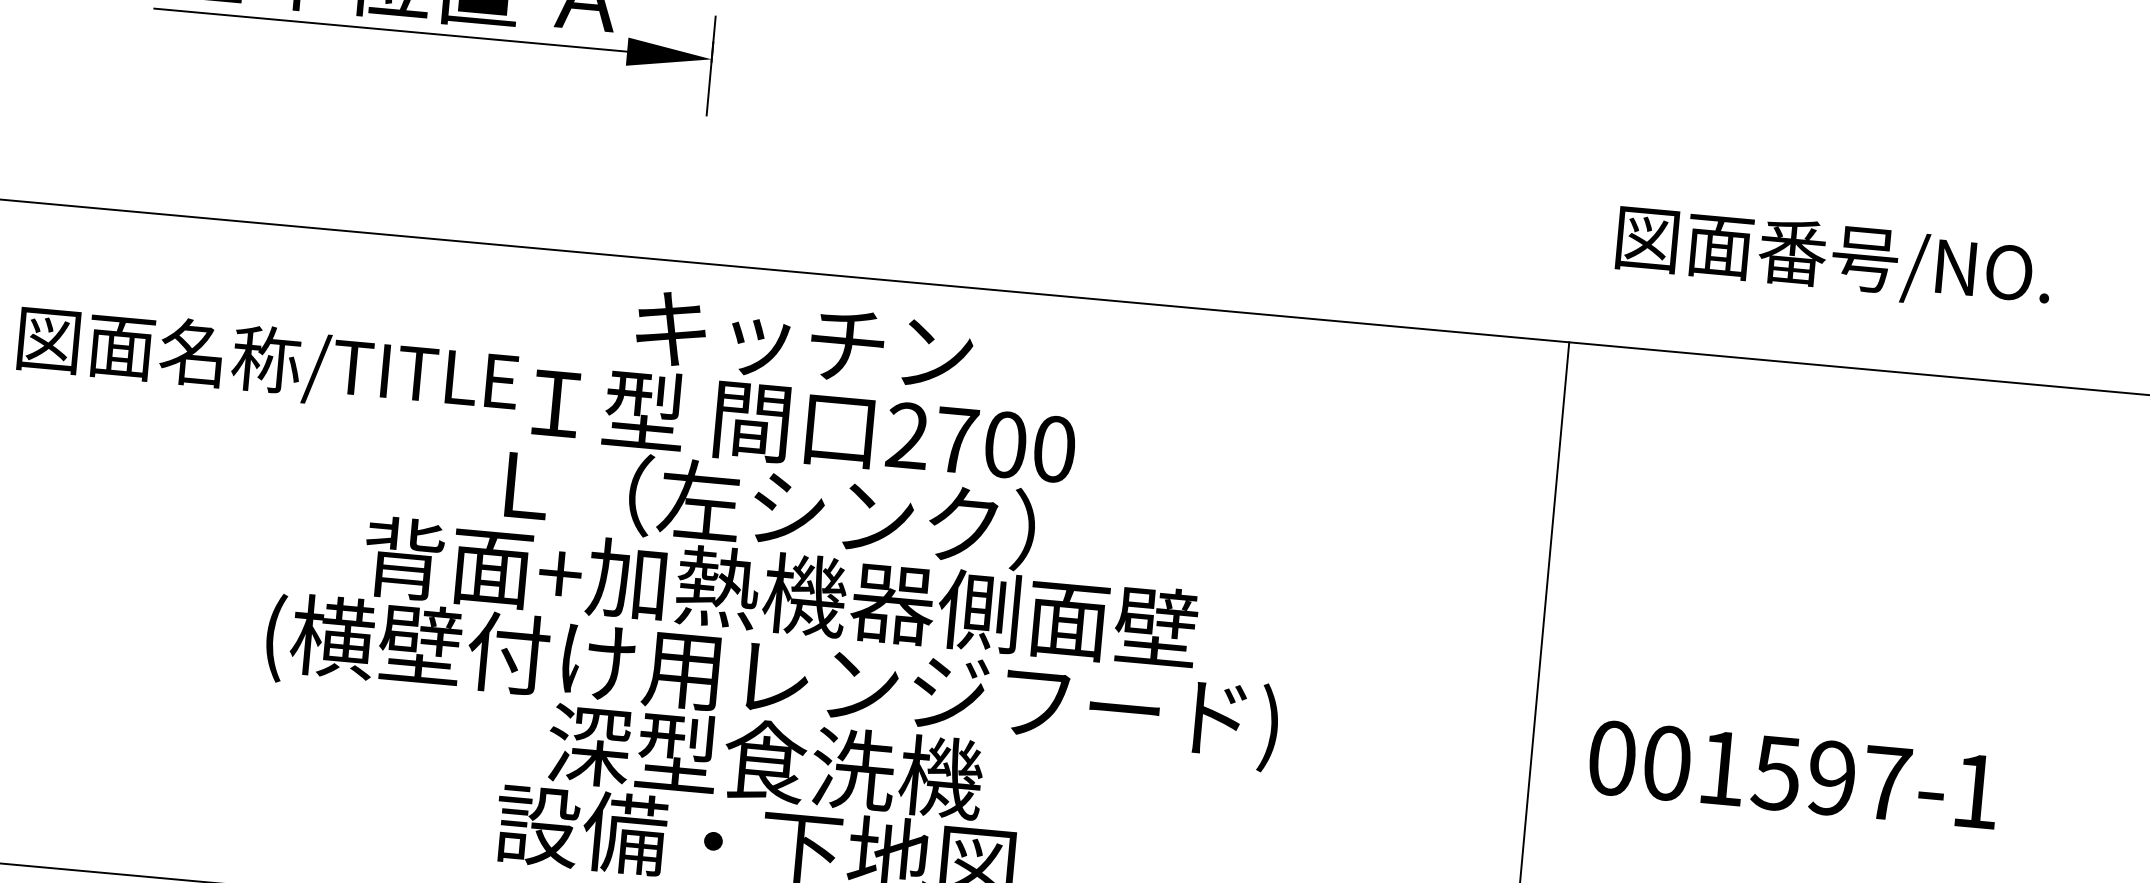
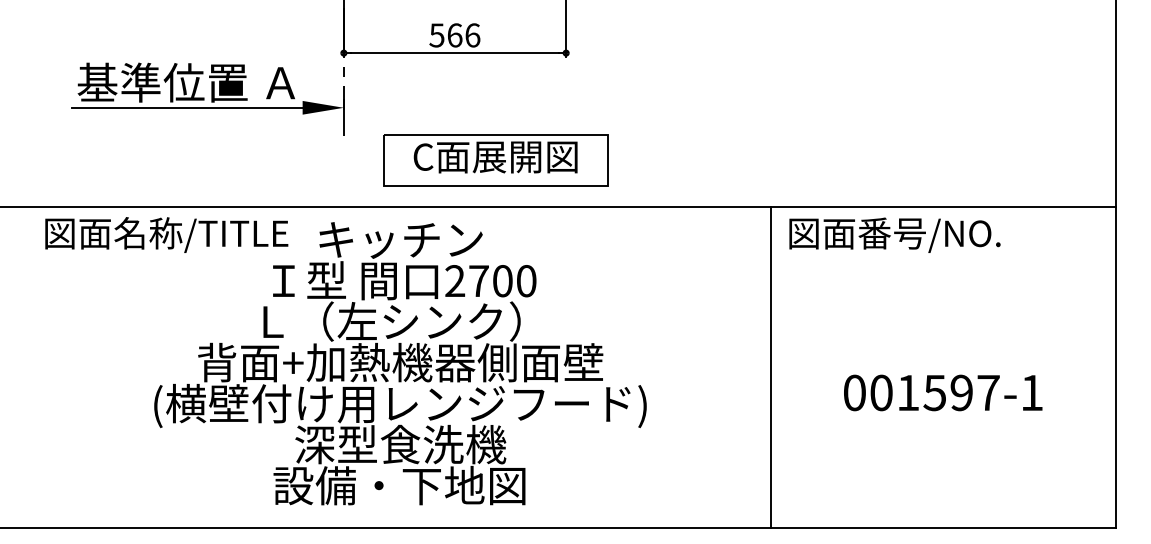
part: (1013, 195) -> (495, 160), added
text: (1833, 258) -> (894, 234), moved
text: (267, 361) -> (166, 234), moved
text: (1794, 773) -> (943, 392), moved

